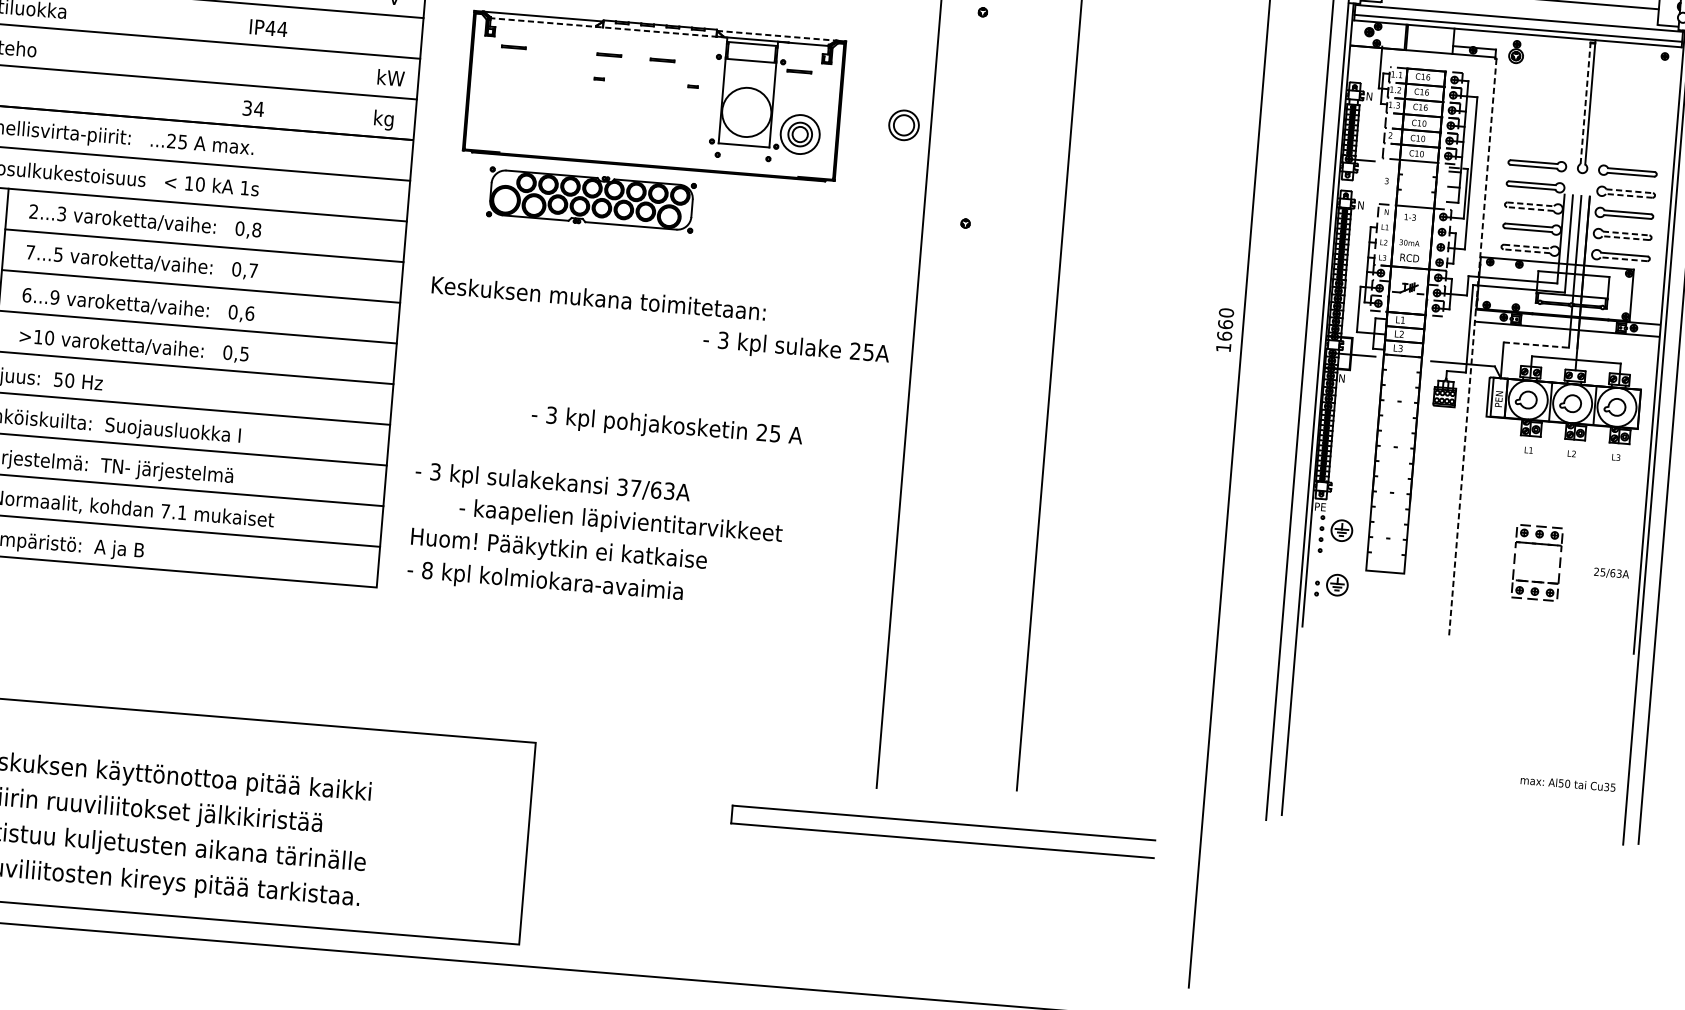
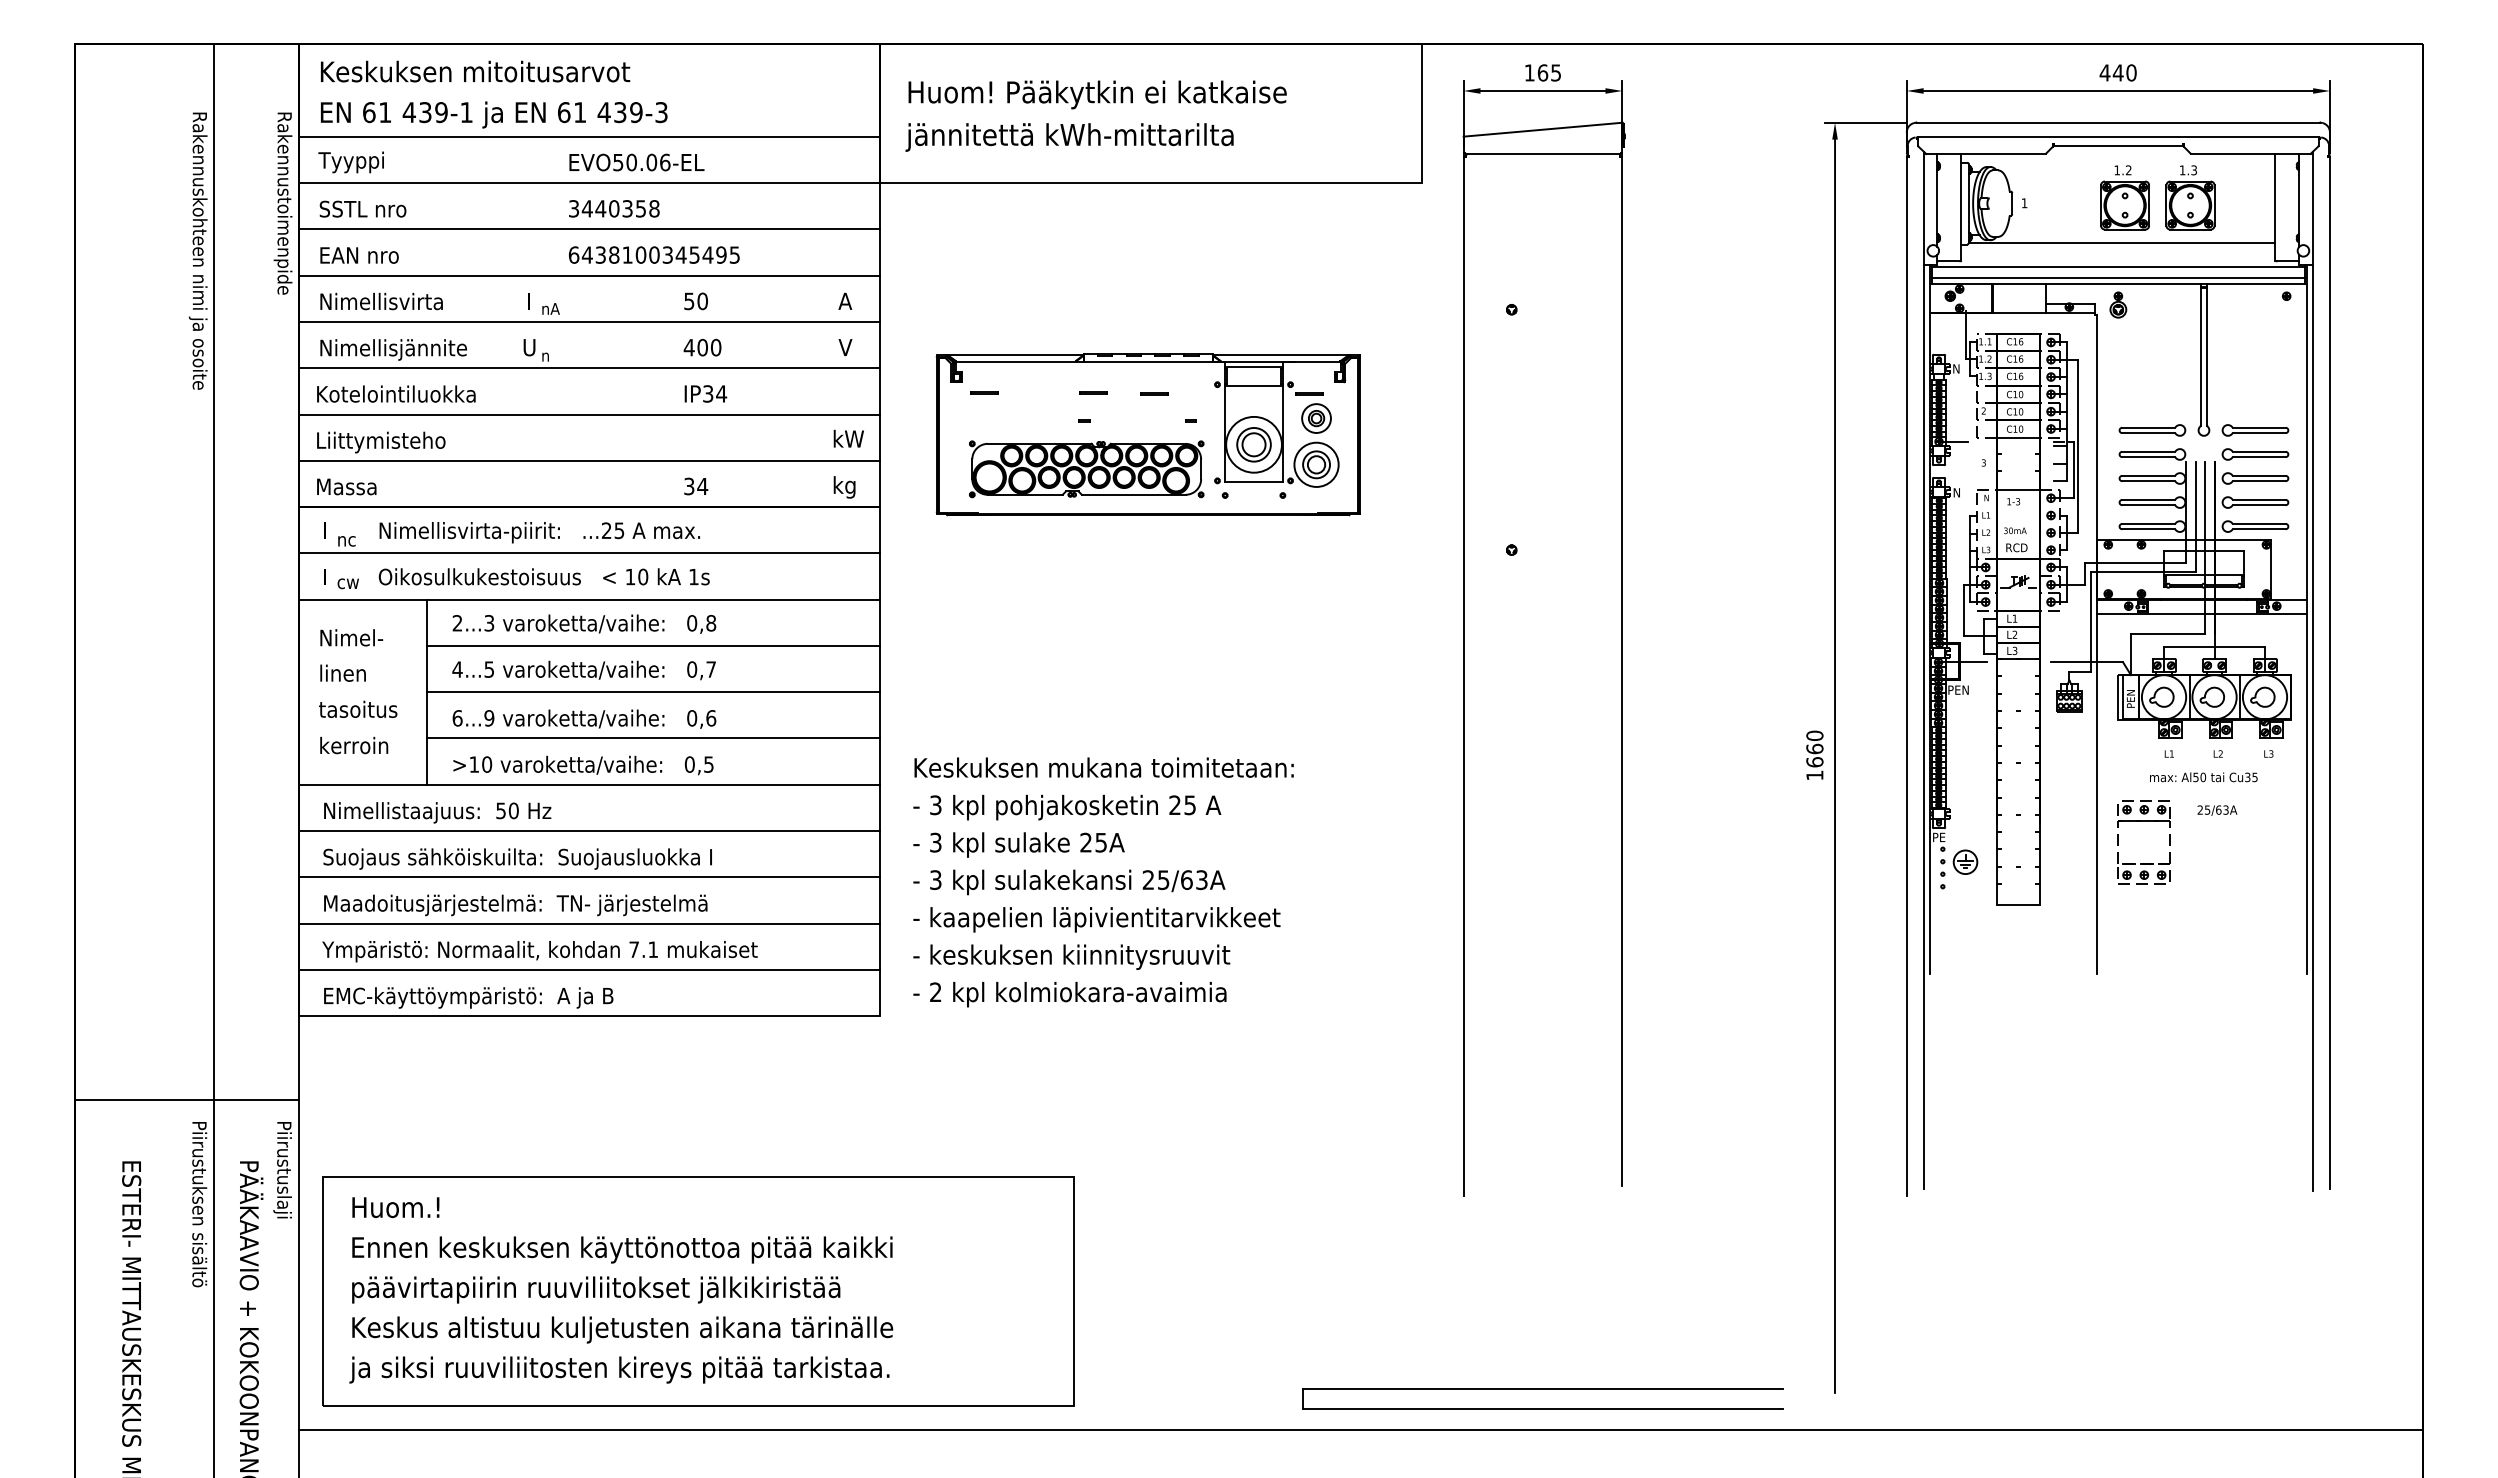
text: (270, 27) -> (707, 393), IP44 -> IP34
line: (608, 28) -> (1090, 362), dashed -> solid
line: (776, 35) -> (1280, 355), dashed -> solid
part: (803, 93) -> (1316, 418), added
line: (1585, 102) -> (2201, 355), dashed -> solid
part: (903, 125) -> (1253, 444), moved
line: (1629, 190) -> (2259, 451), dashed -> solid
line: (1629, 196) -> (2259, 457), dashed -> solid
part: (591, 200) -> (1086, 469), moved
line: (1530, 204) -> (2148, 475), dashed -> solid
line: (1530, 209) -> (2148, 481), dashed -> solid
line: (1626, 233) -> (2259, 499), dashed -> solid
line: (1625, 238) -> (2259, 505), dashed -> solid
line: (1527, 246) -> (2148, 523), dashed -> solid
line: (1526, 251) -> (2148, 529), dashed -> solid
text: (30, 252) -> (457, 669), 7...5 -> 4...5
line: (1624, 259) -> (2259, 529), dashed -> solid
text: (598, 298) -> (1103, 767), moved
text: (1224, 329) -> (1814, 754), moved
line: (1536, 345) -> (2168, 634), dashed -> solid
text: (795, 348) -> (1018, 844), moved
line: (1472, 348) -> (2096, 644), dashed -> solid
text: (1348, 378) -> (1958, 689), N -> PEN
text: (667, 426) -> (1067, 807), moved
text: (628, 488) -> (1155, 880), 37/63A -> 25/63A
text: (620, 522) -> (1096, 919), moved
part: (1538, 544) -> (2143, 821), moved
text: (558, 549) -> (1081, 956), Huom! Pääkytkin ei katkaise -> - keskuksen kiinnitysruuvit
text: (427, 570) -> (935, 992), 8 -> 2
text: (1611, 573) -> (2217, 810), moved
part: (1332, 584) -> (1959, 924), removed
text: (1567, 783) -> (2203, 777), moved
part: (943, 823) -> (1542, 1389), moved

